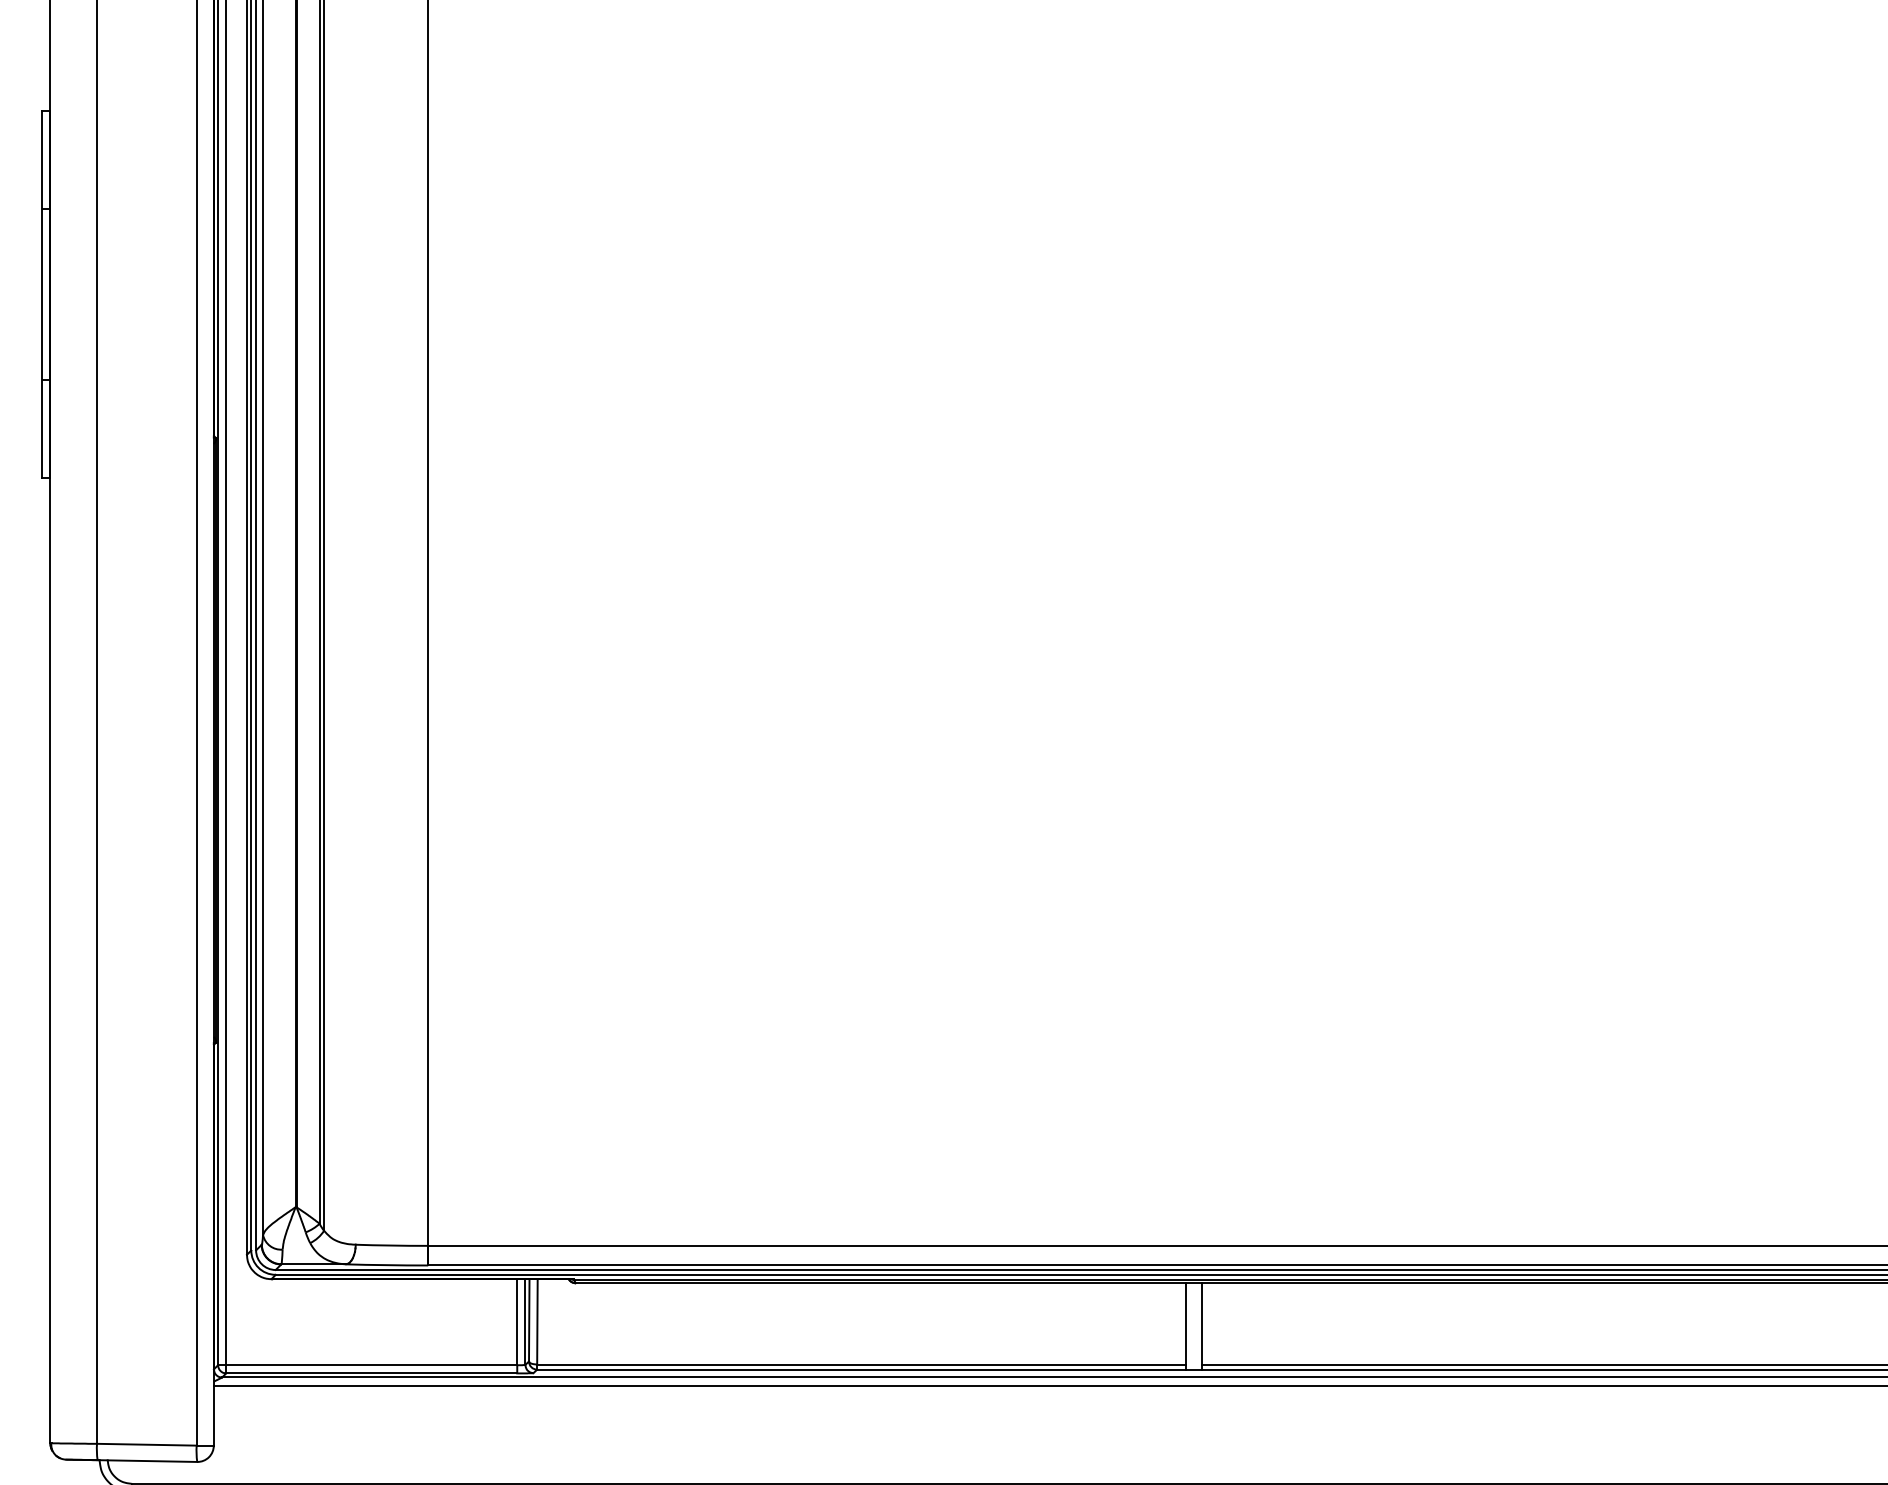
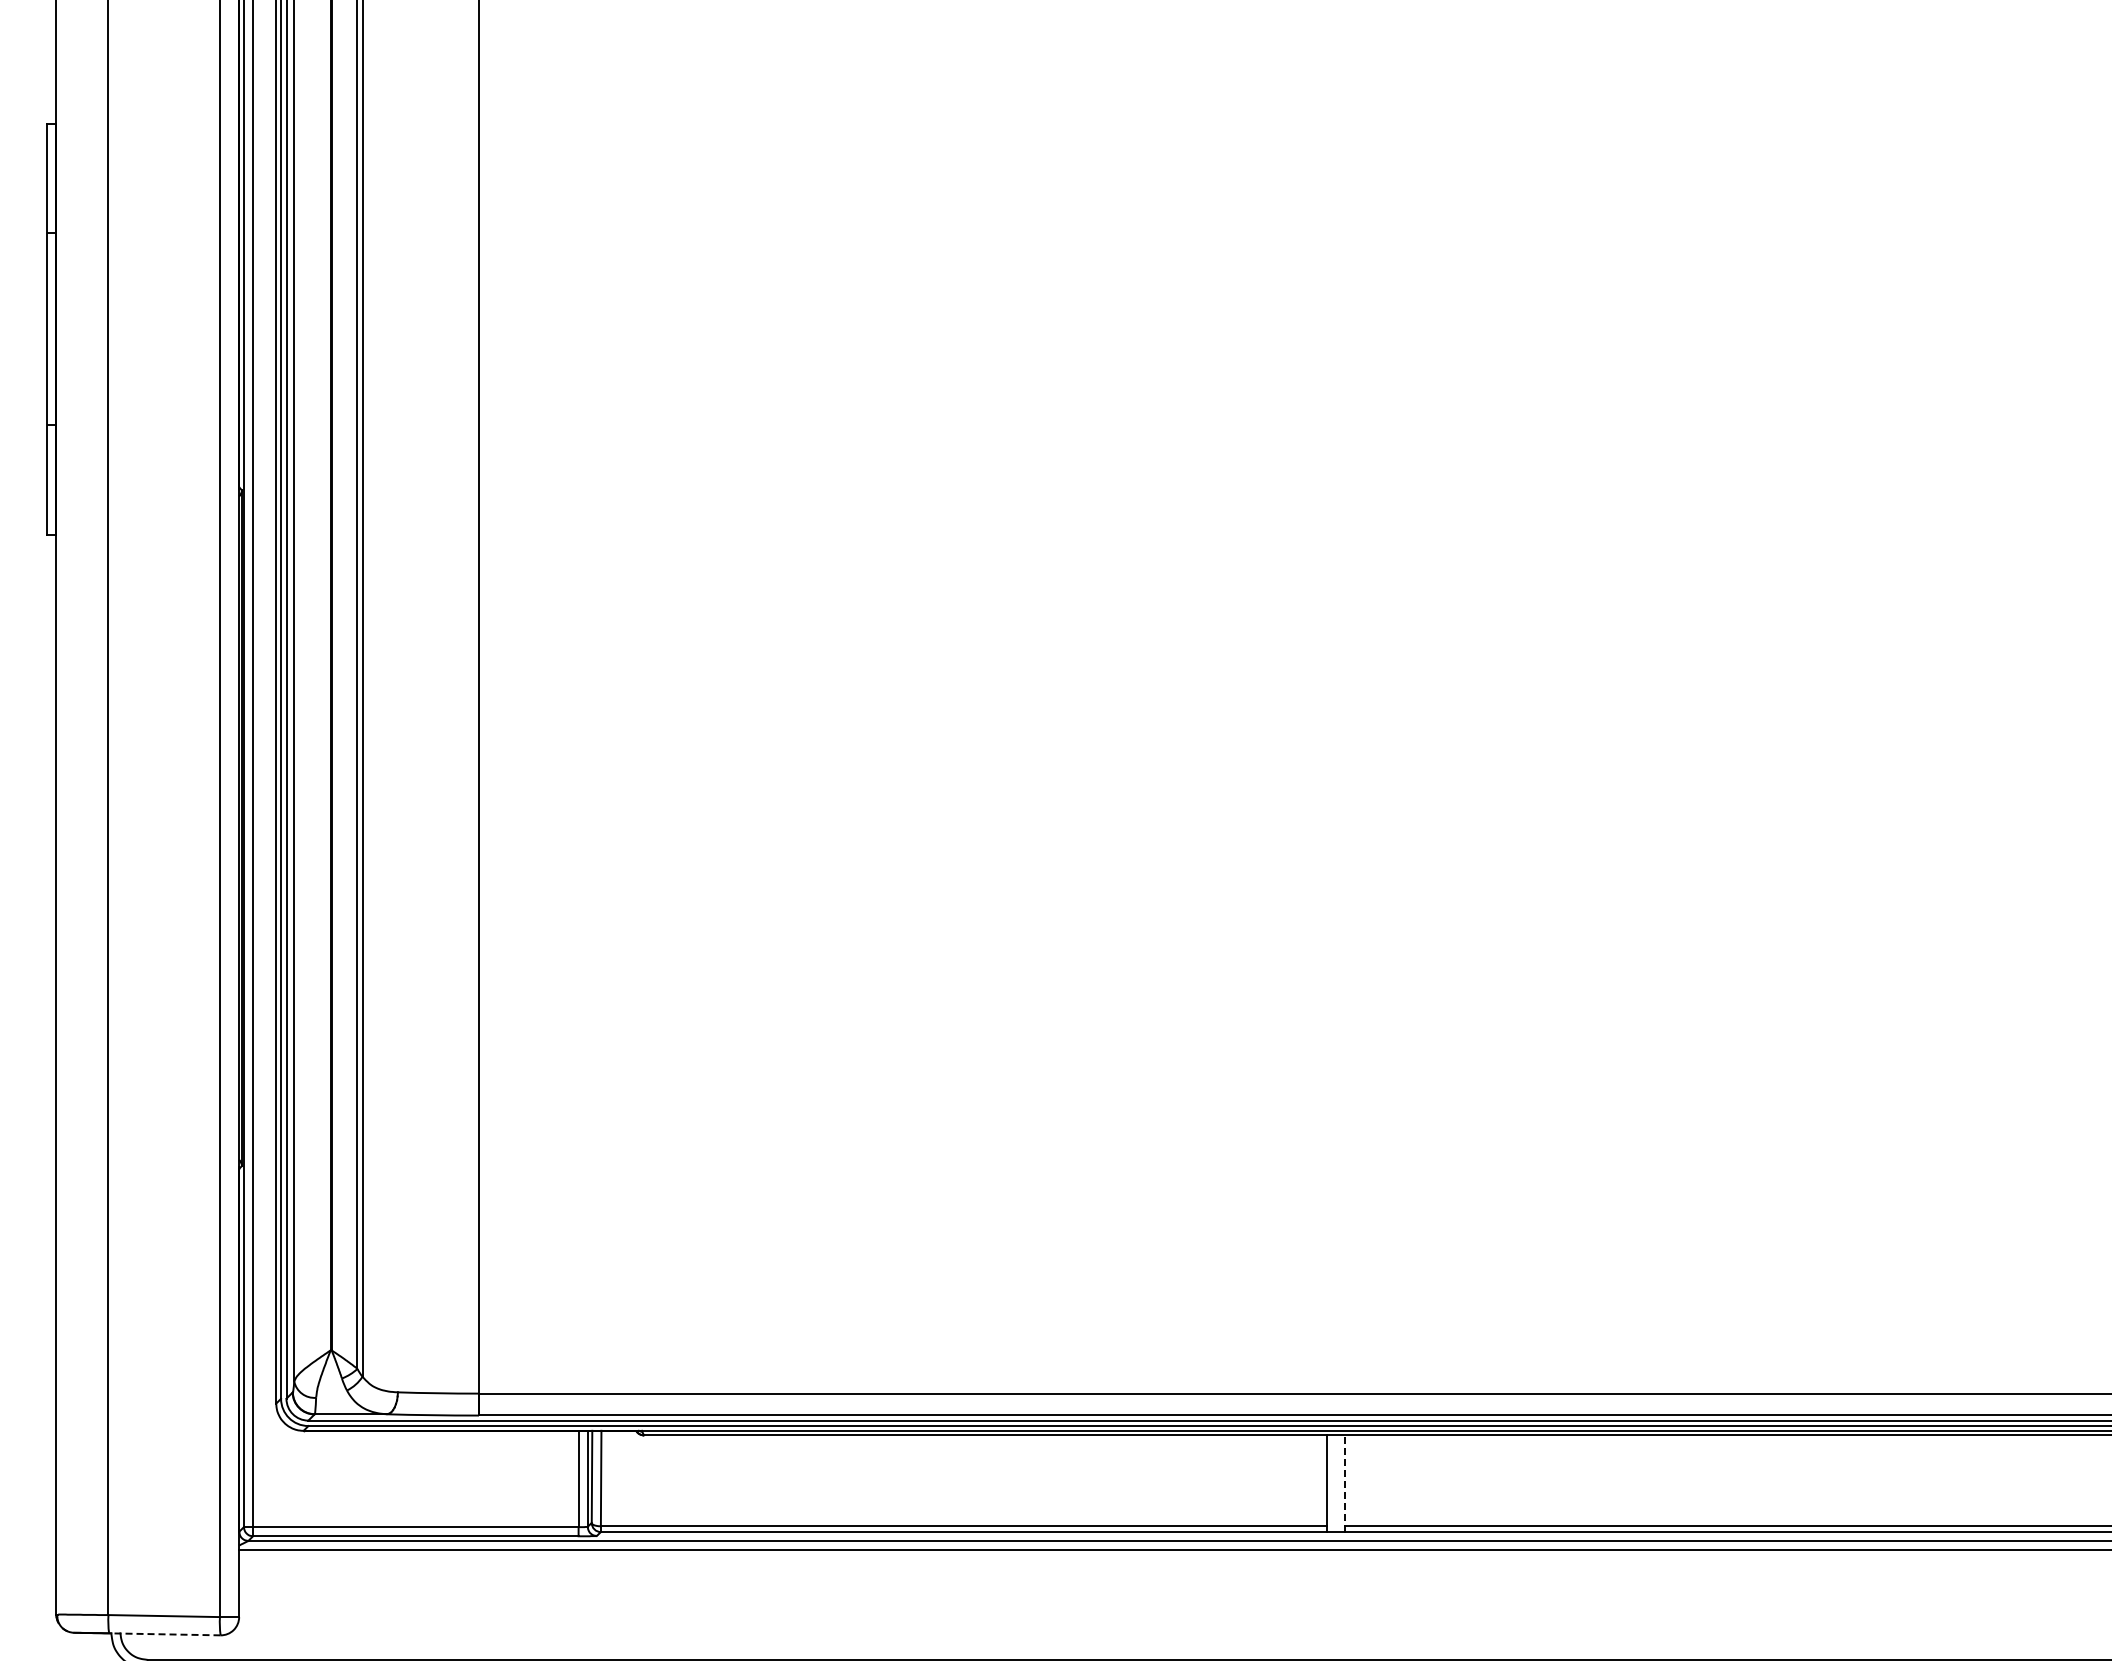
line: (1202, 1326) -> (1345, 1483), solid -> dashed
line: (147, 1461) -> (164, 1634), solid -> dashed

